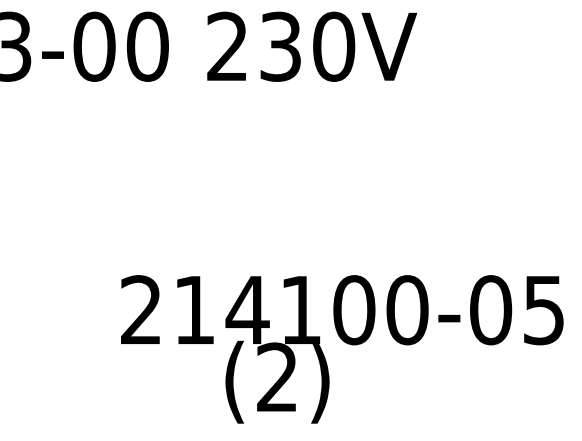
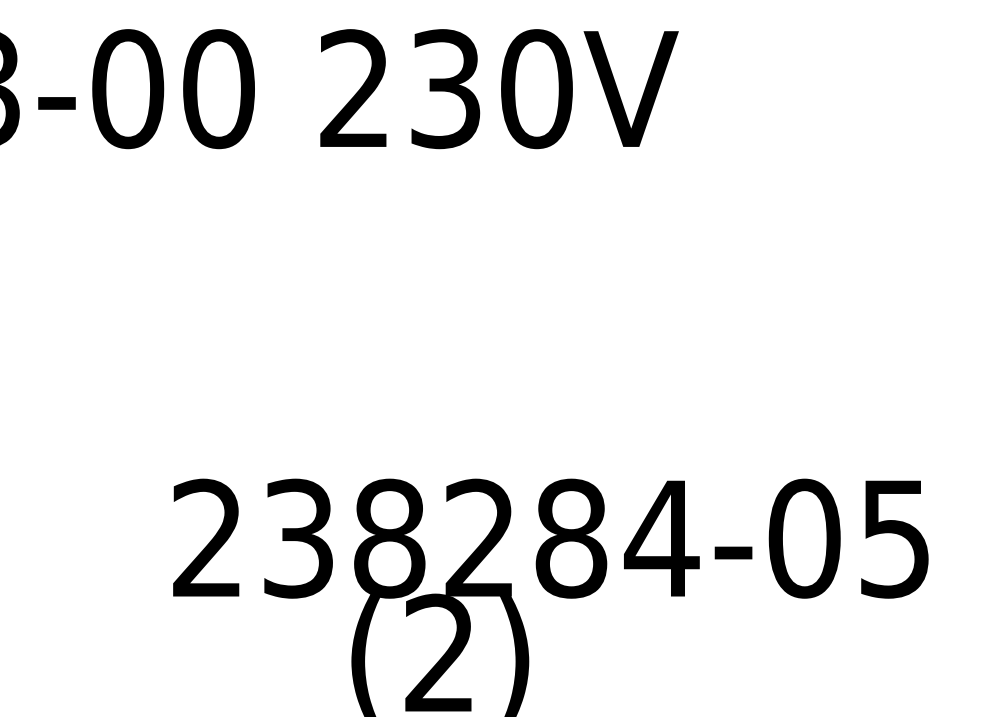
text: (301, 310) -> (481, 539), 214100-05 -> 238284-05

